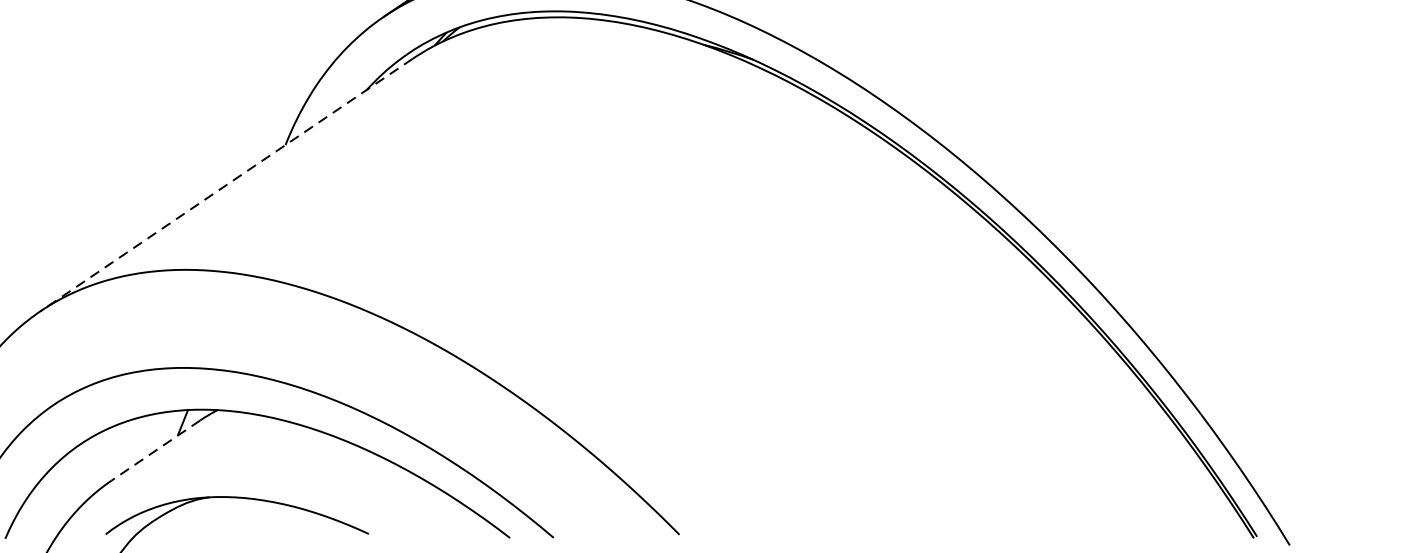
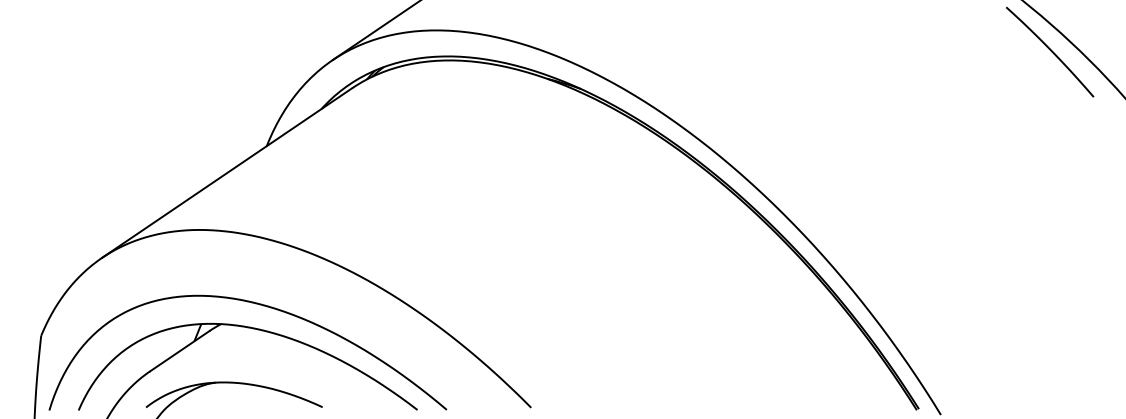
line: (225, 185) -> (226, 173), dashed -> solid
line: (155, 450) -> (179, 351), dashed -> solid

